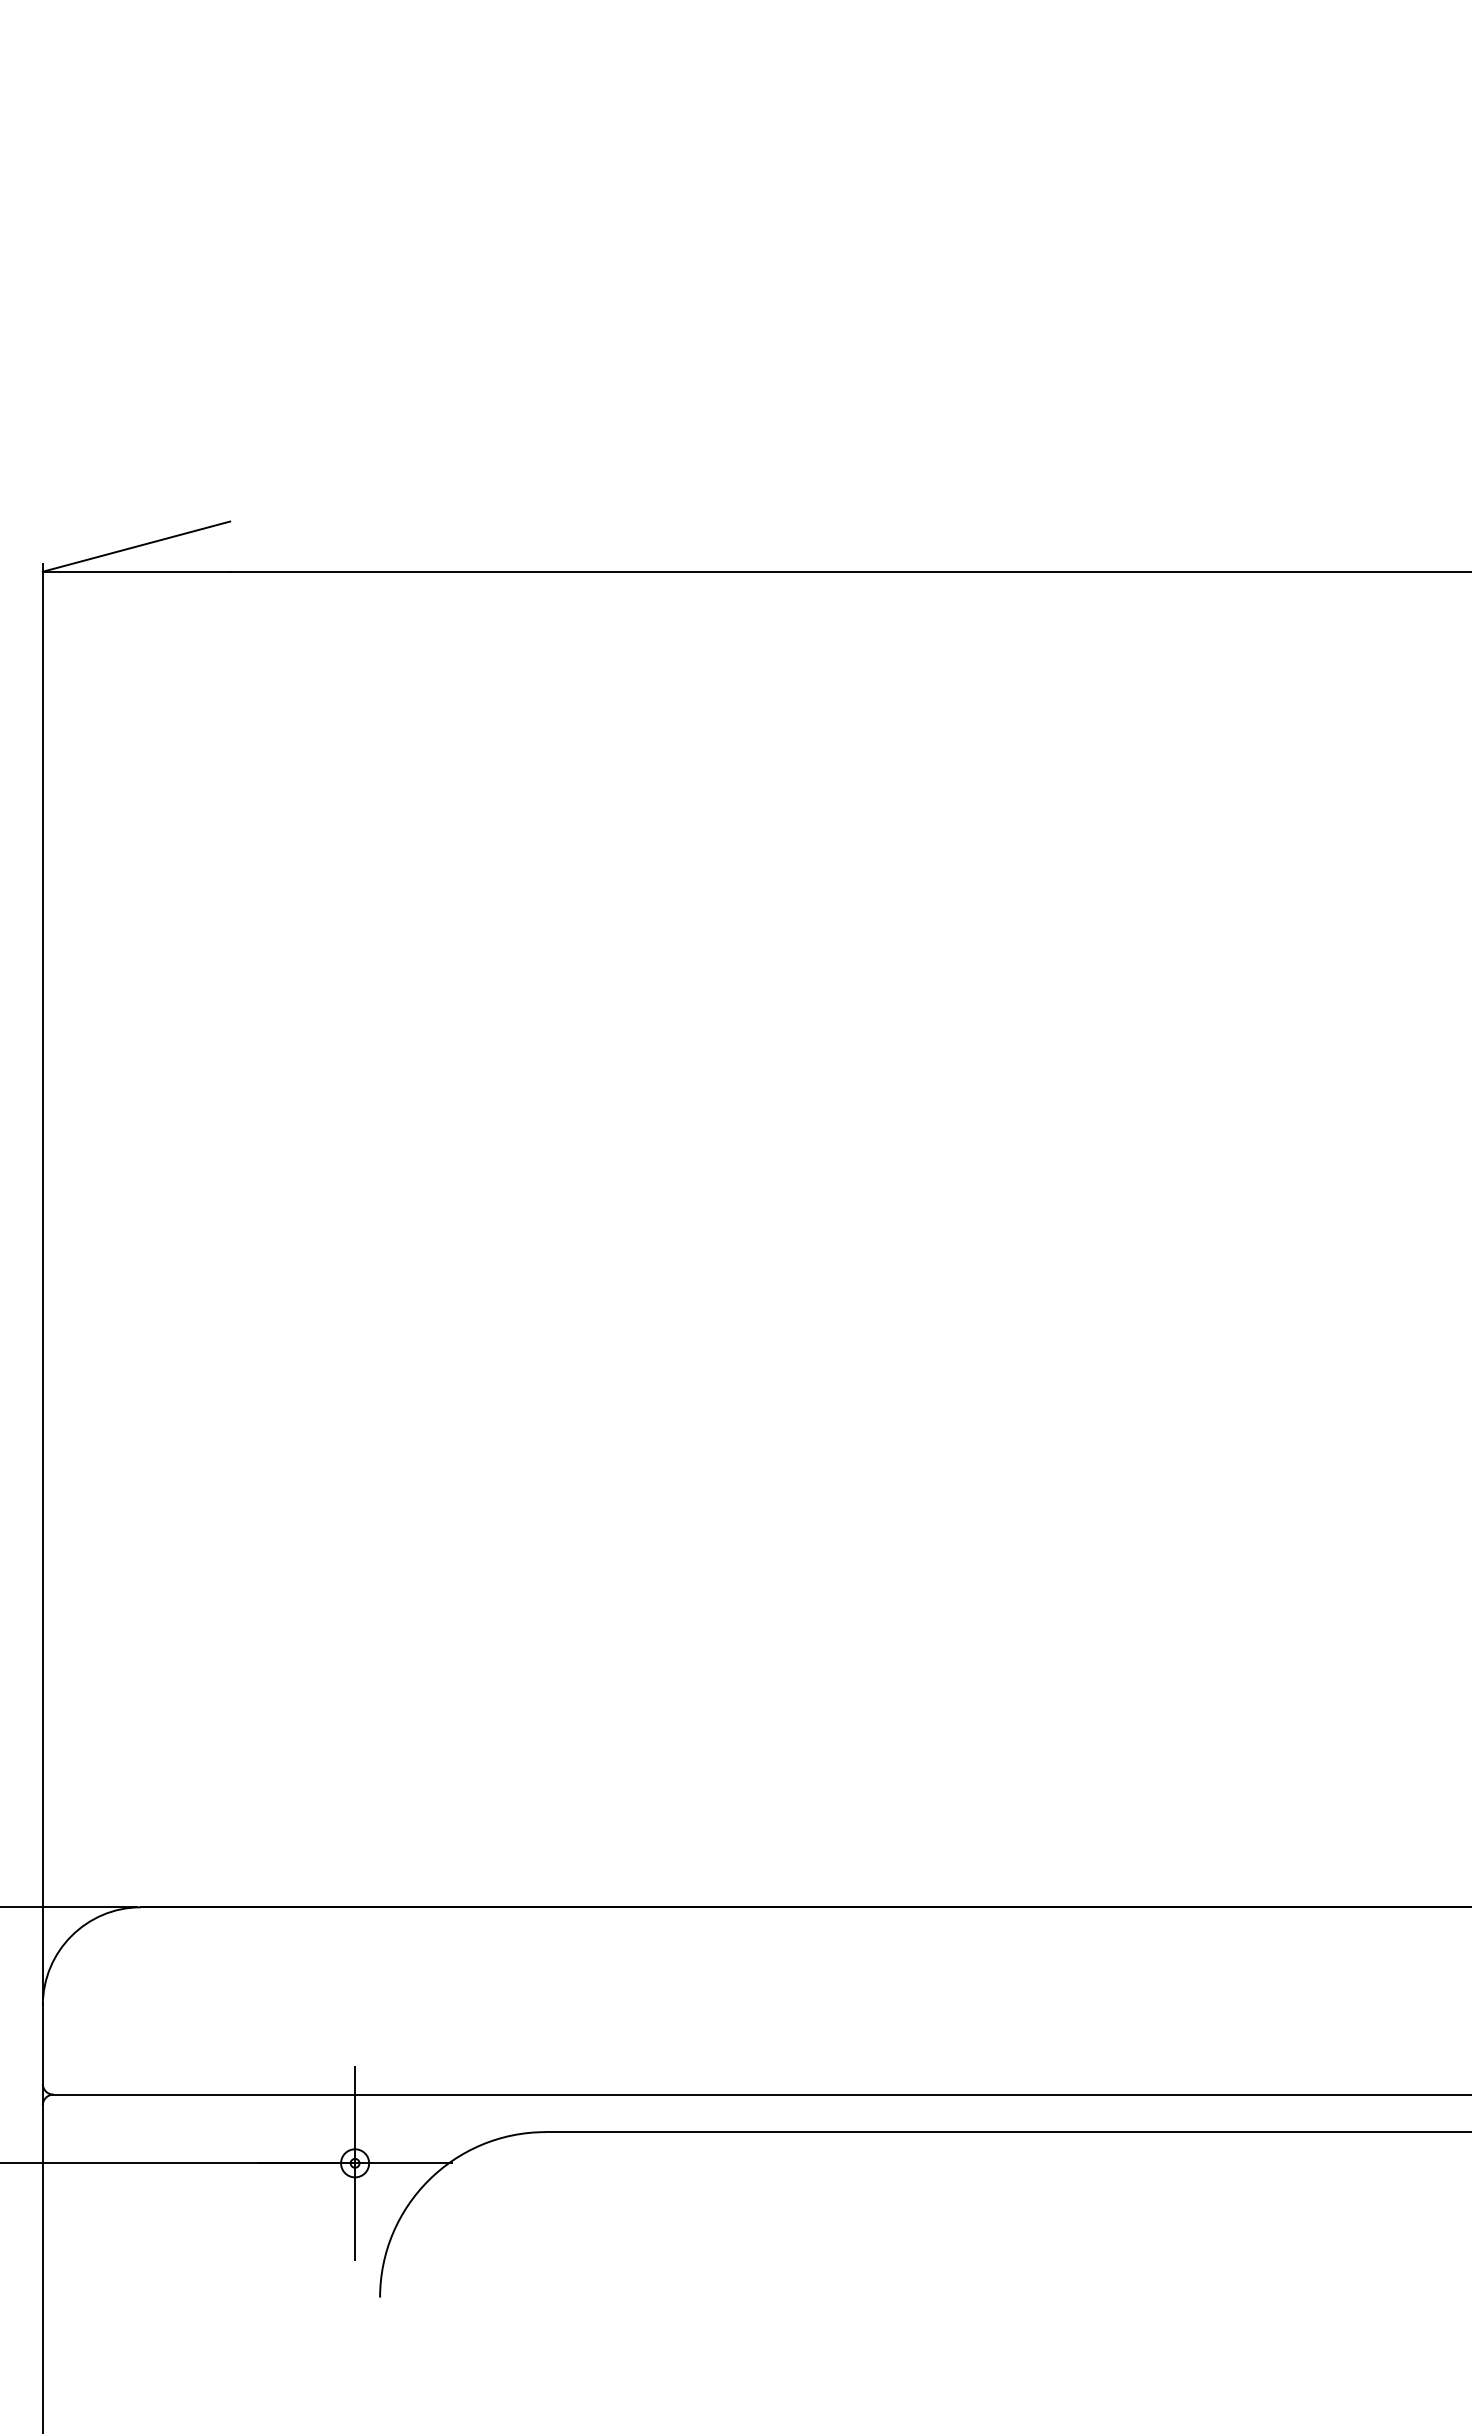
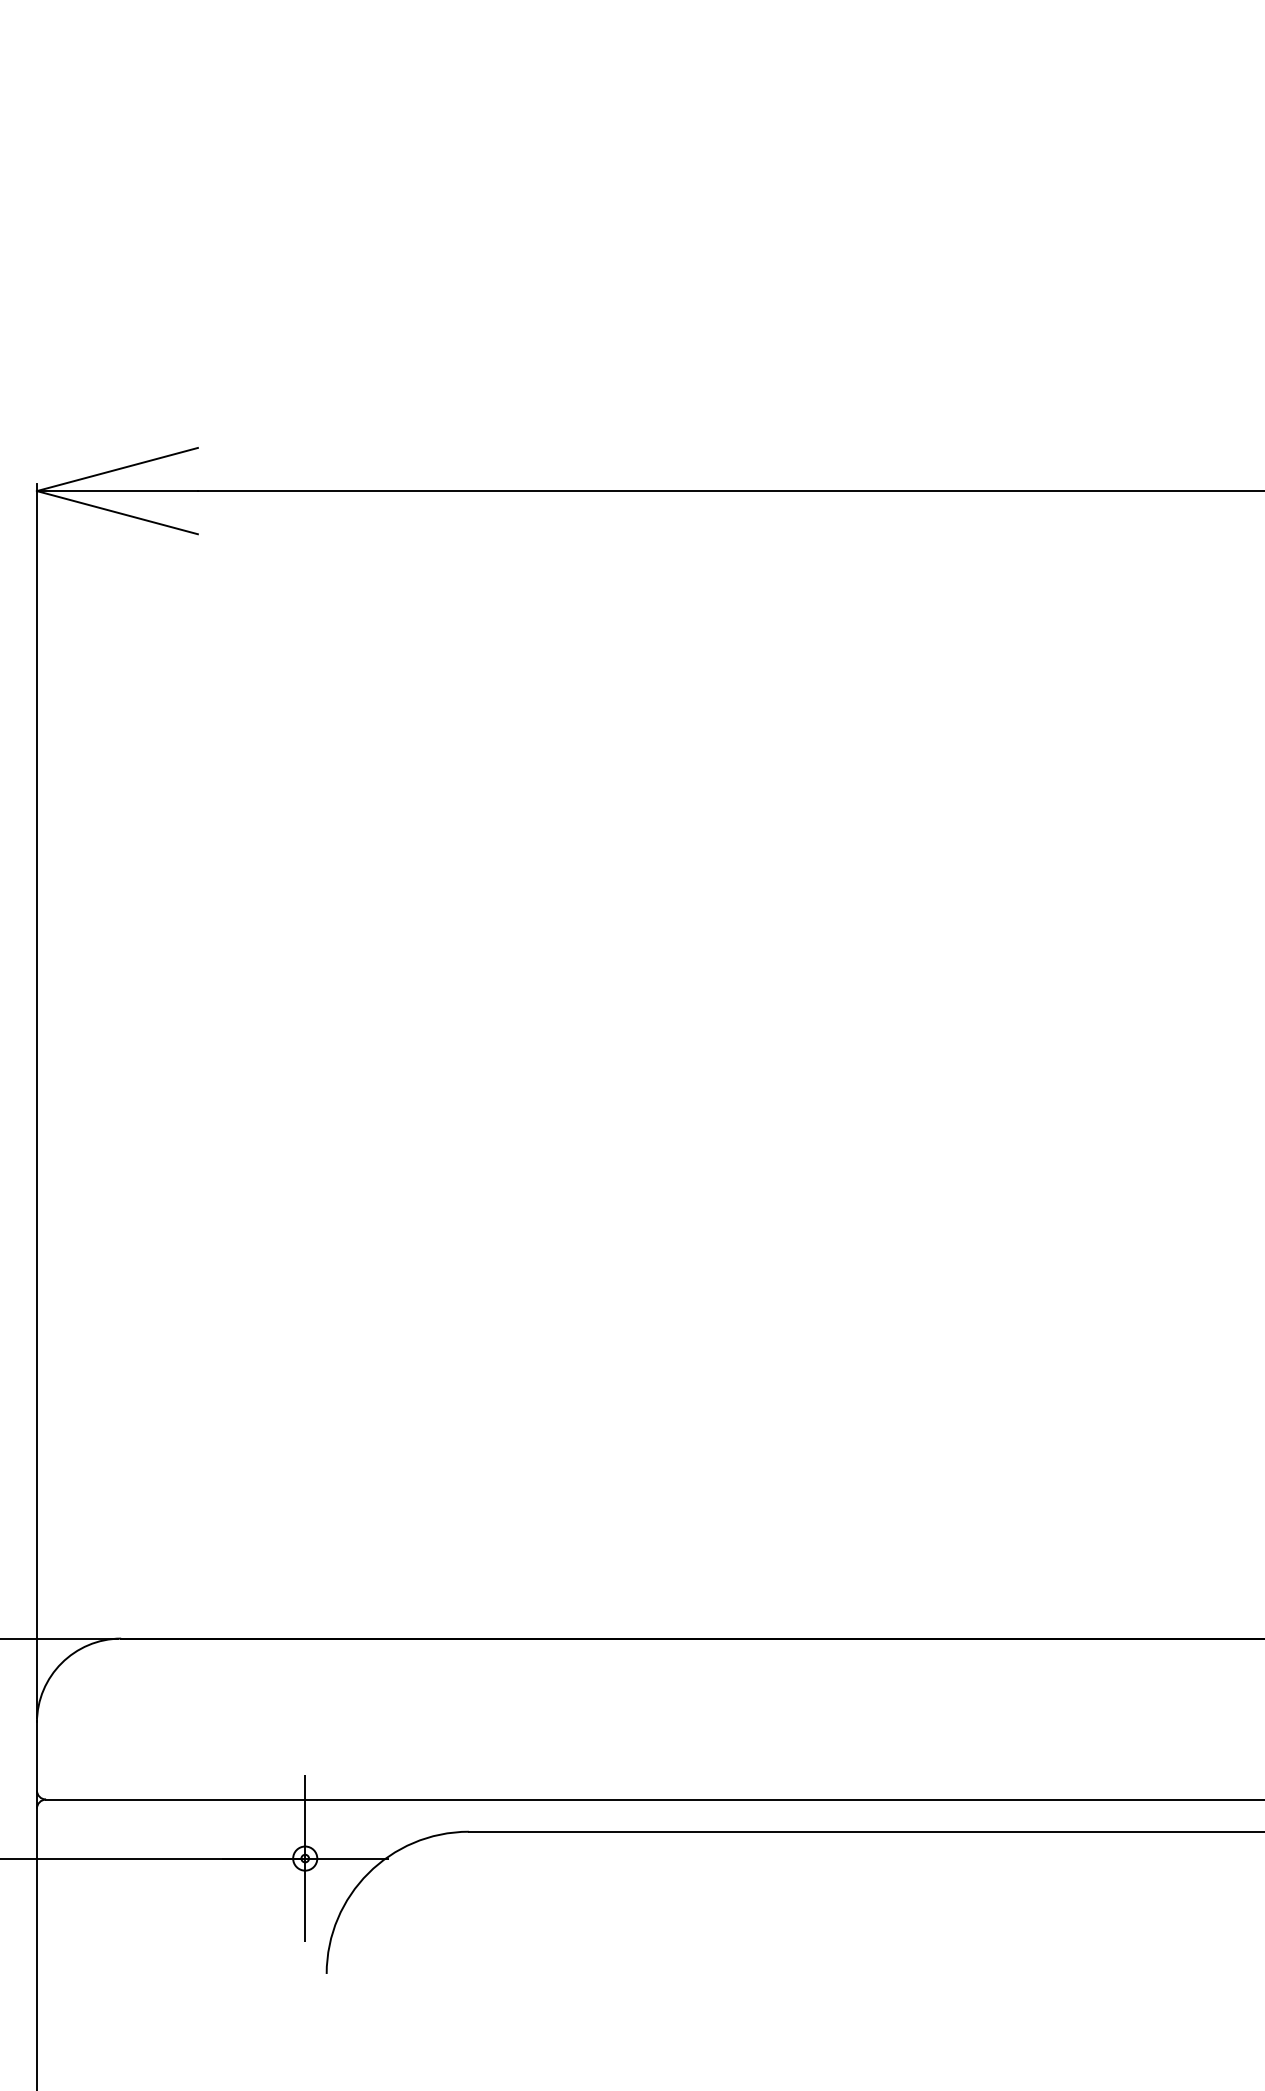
line: (136, 596) -> (117, 512), added

